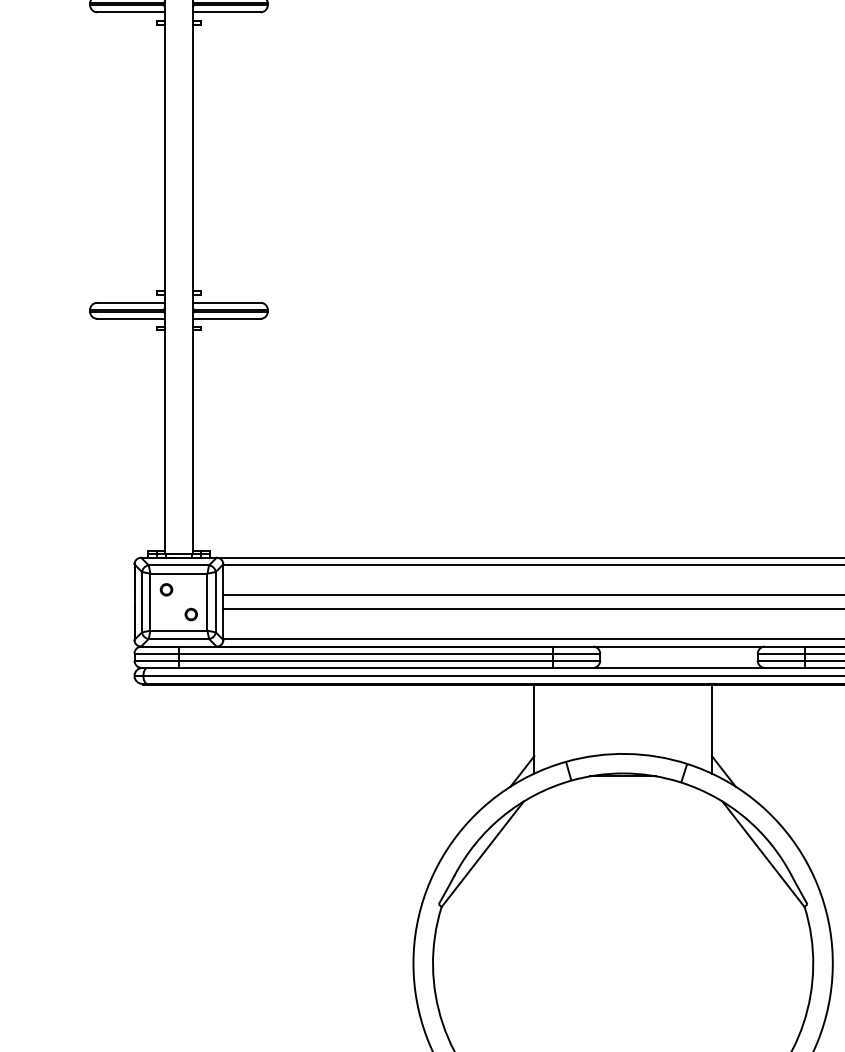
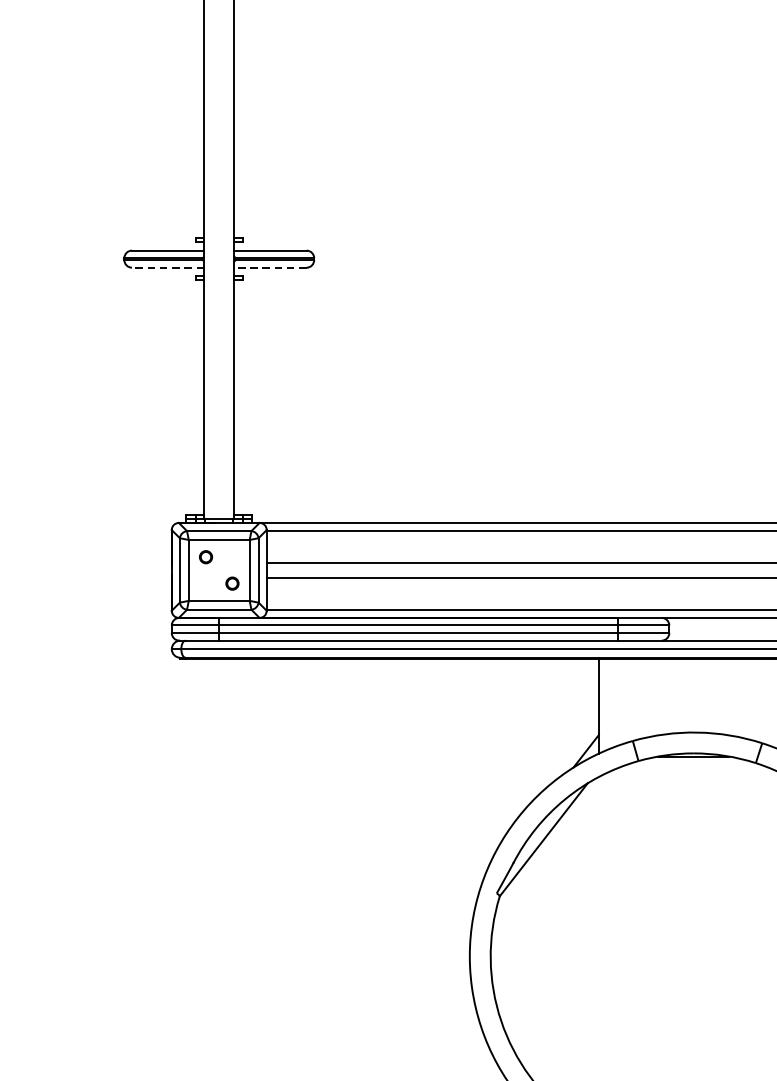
line: (130, 318) -> (167, 267), solid -> dashed
line: (226, 318) -> (270, 267), solid -> dashed

